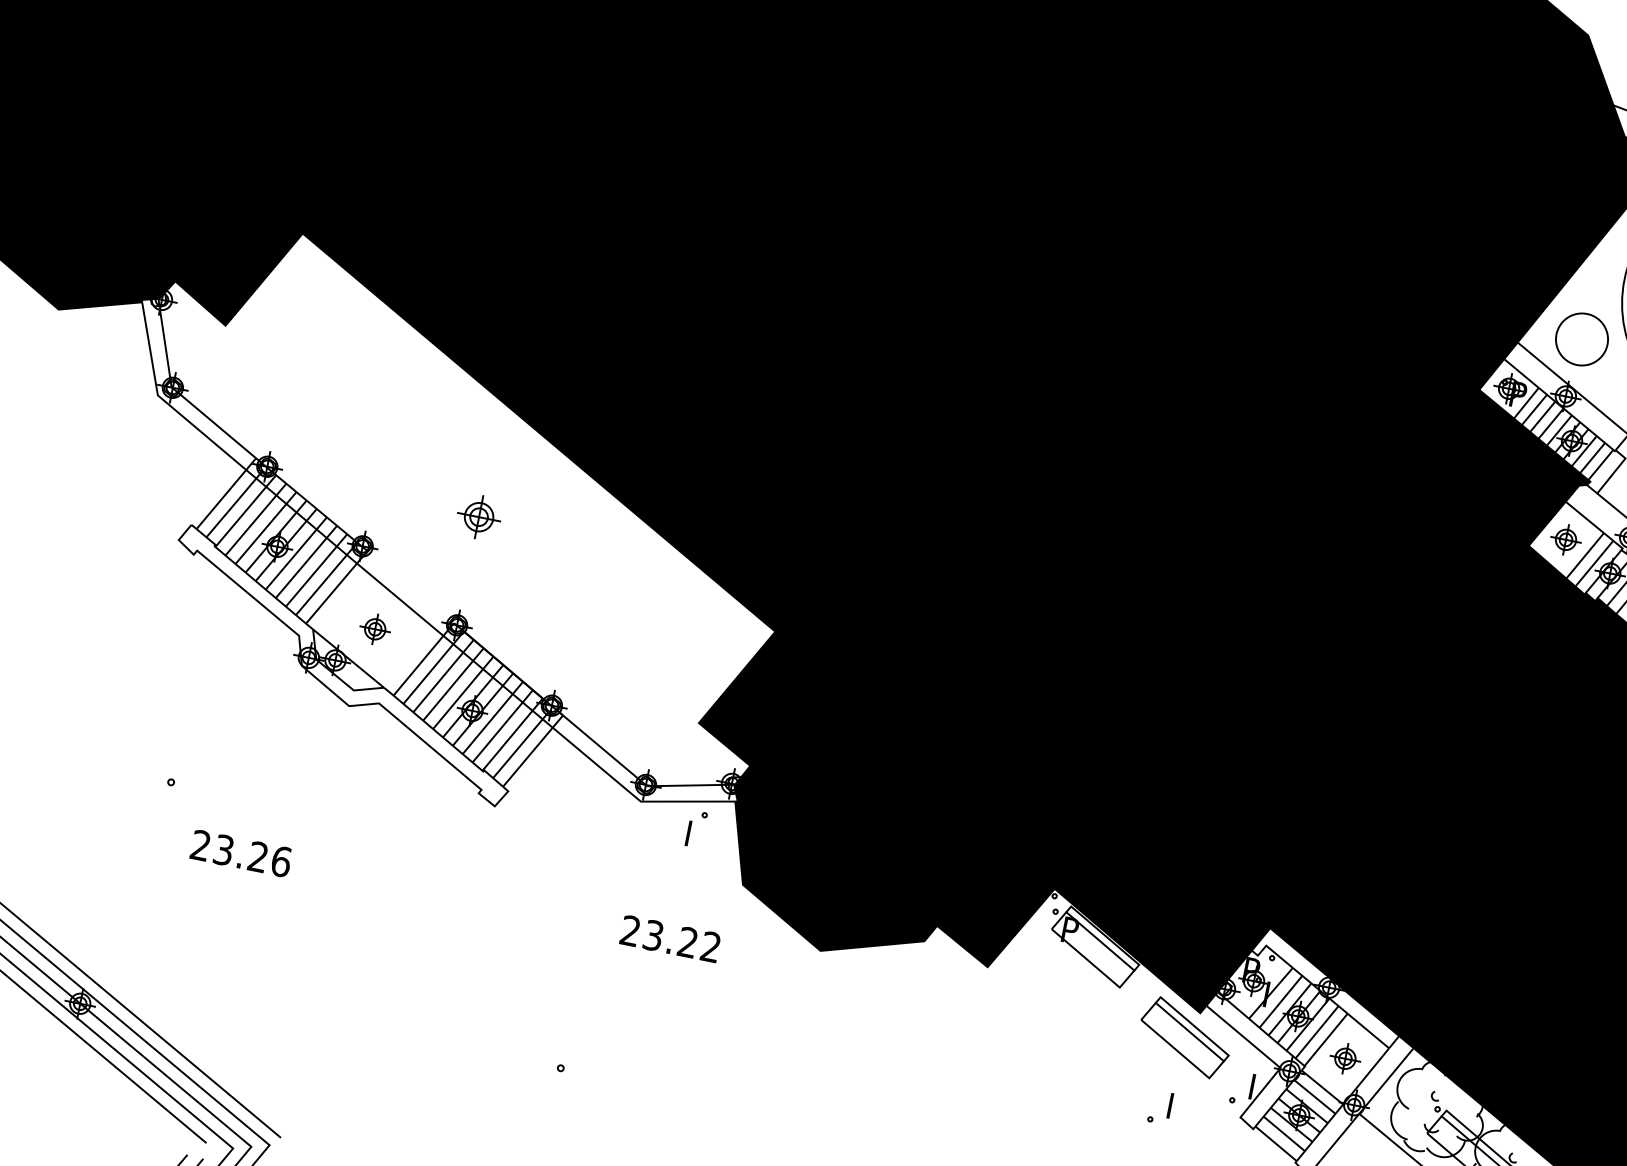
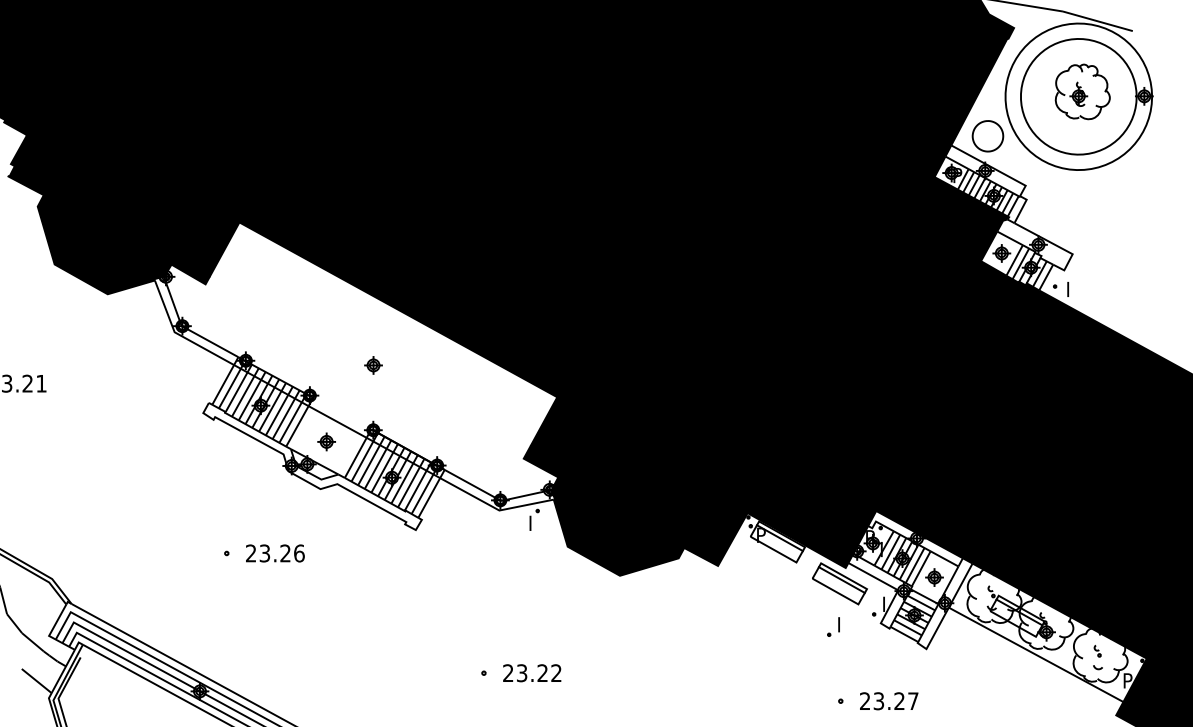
part: (478, 517) -> (373, 365), size x0.71
text: (241, 853) -> (275, 553), moved
text: (670, 939) -> (532, 673), moved

